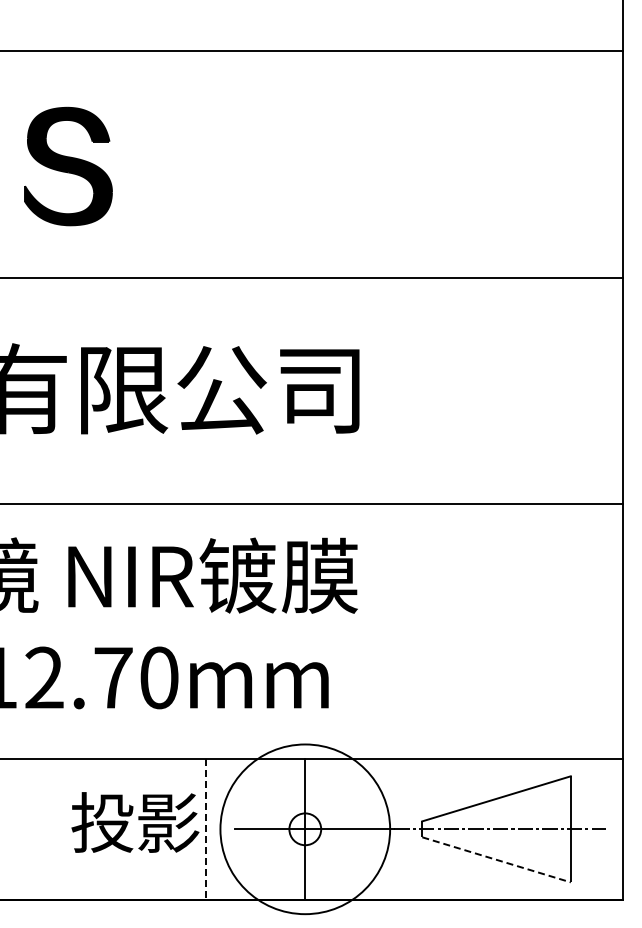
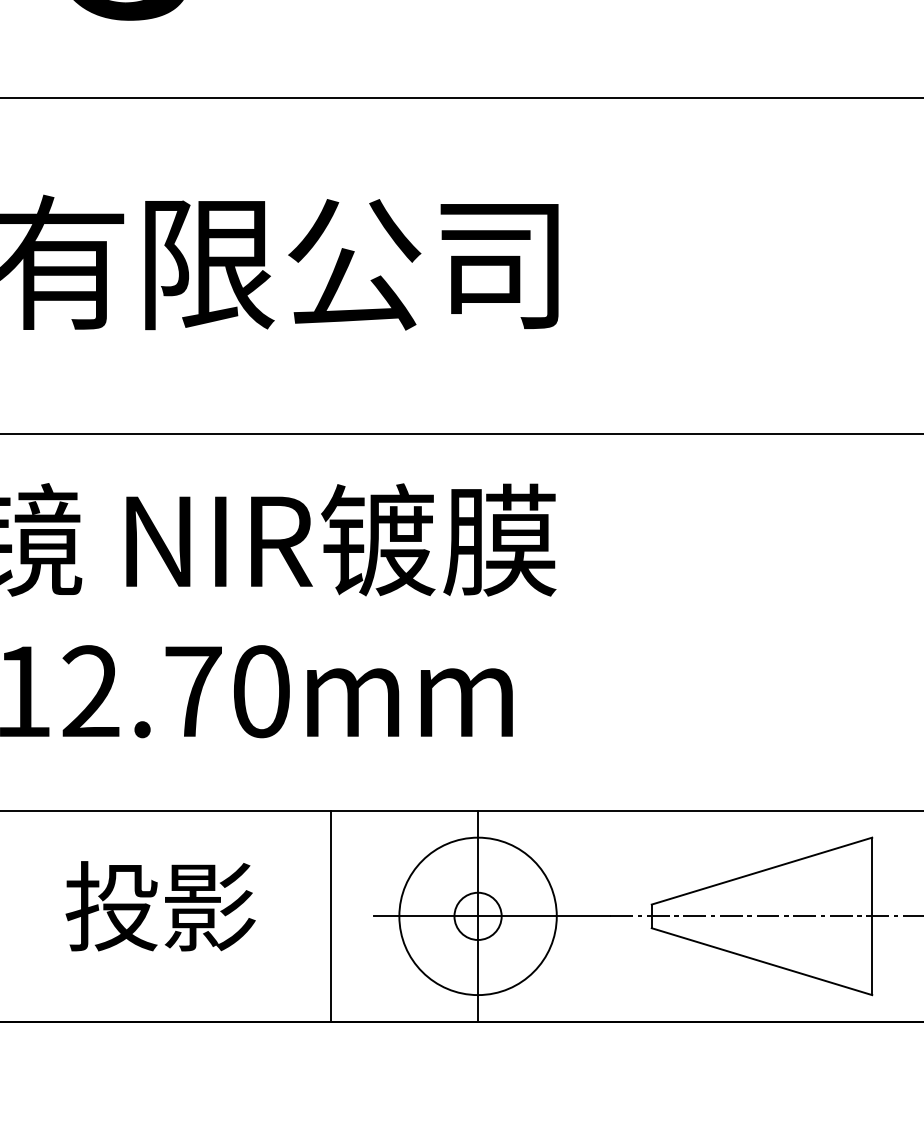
text: (135, 822) -> (160, 906), moved
line: (205, 829) -> (329, 916), dashed -> solid
circle: (305, 829) -> (478, 916), size x0.62
line: (496, 859) -> (761, 961), dashed -> solid

